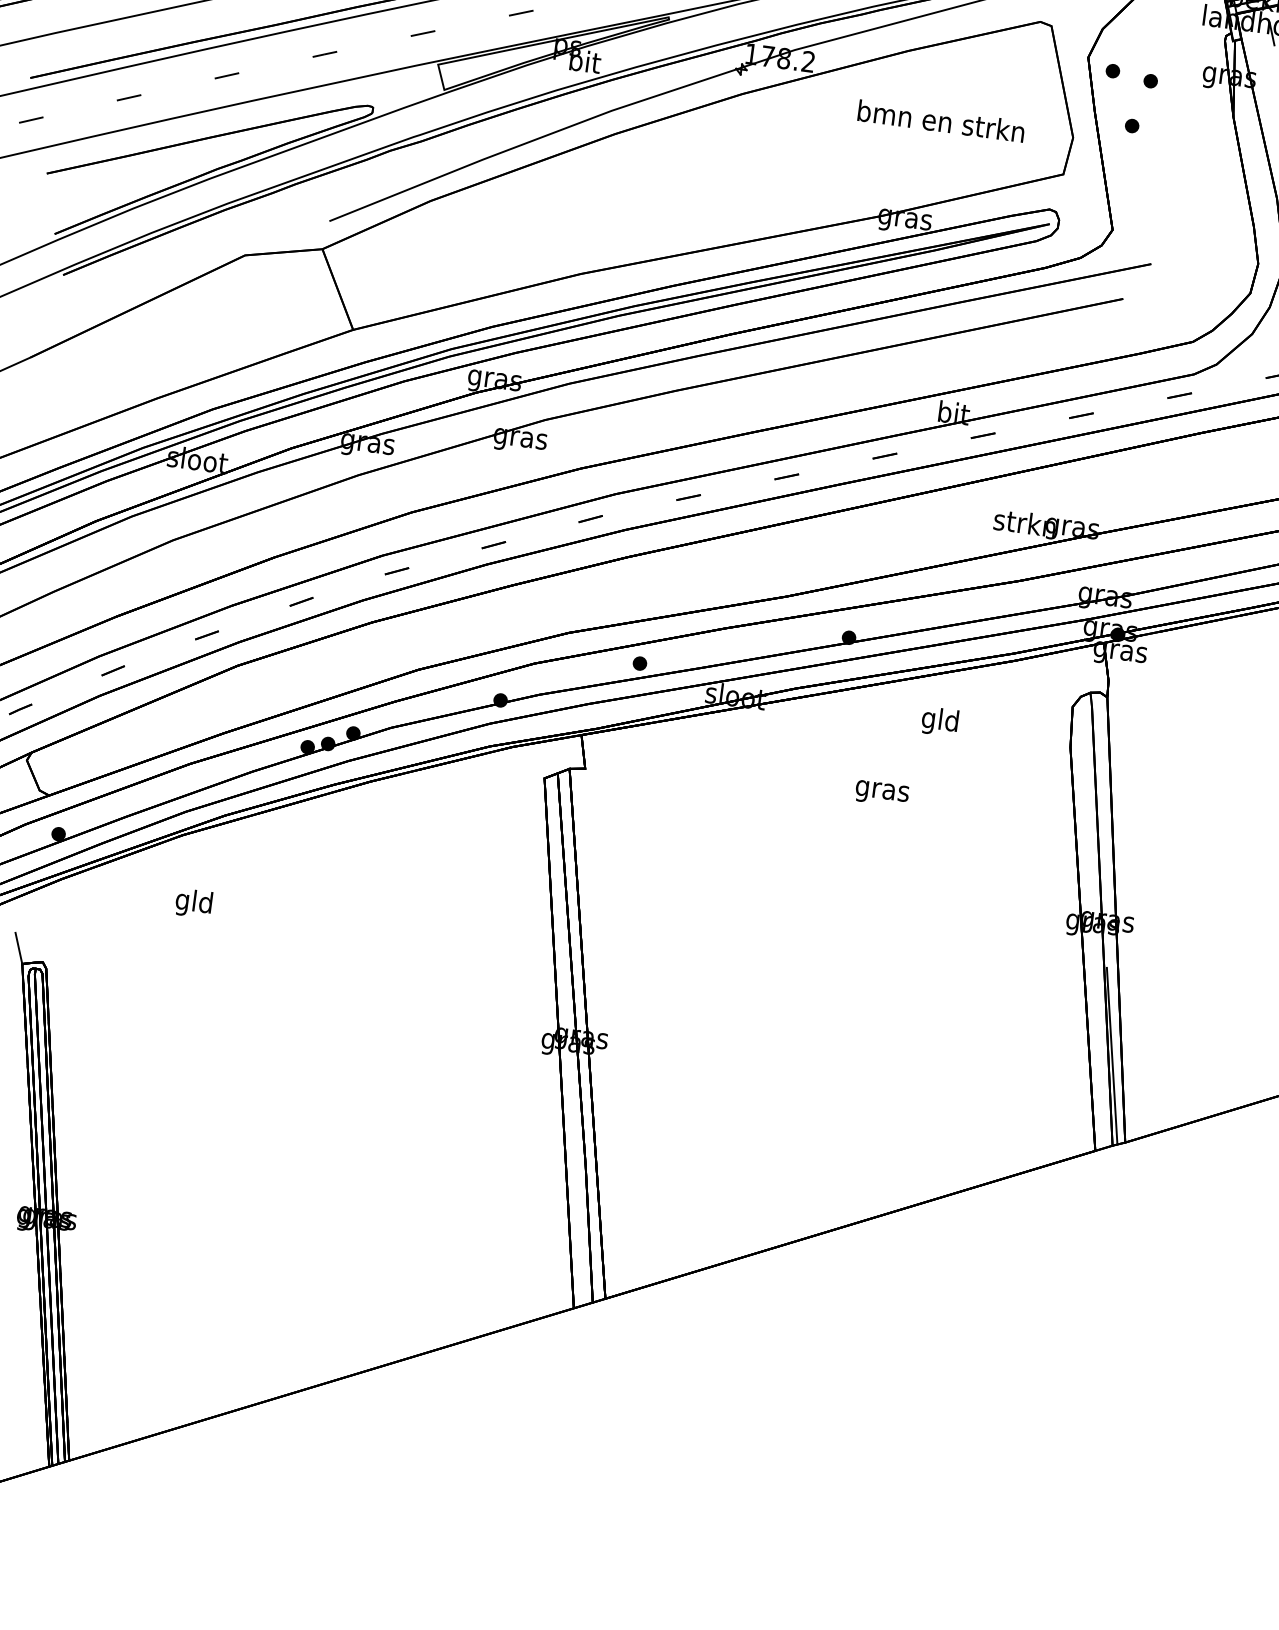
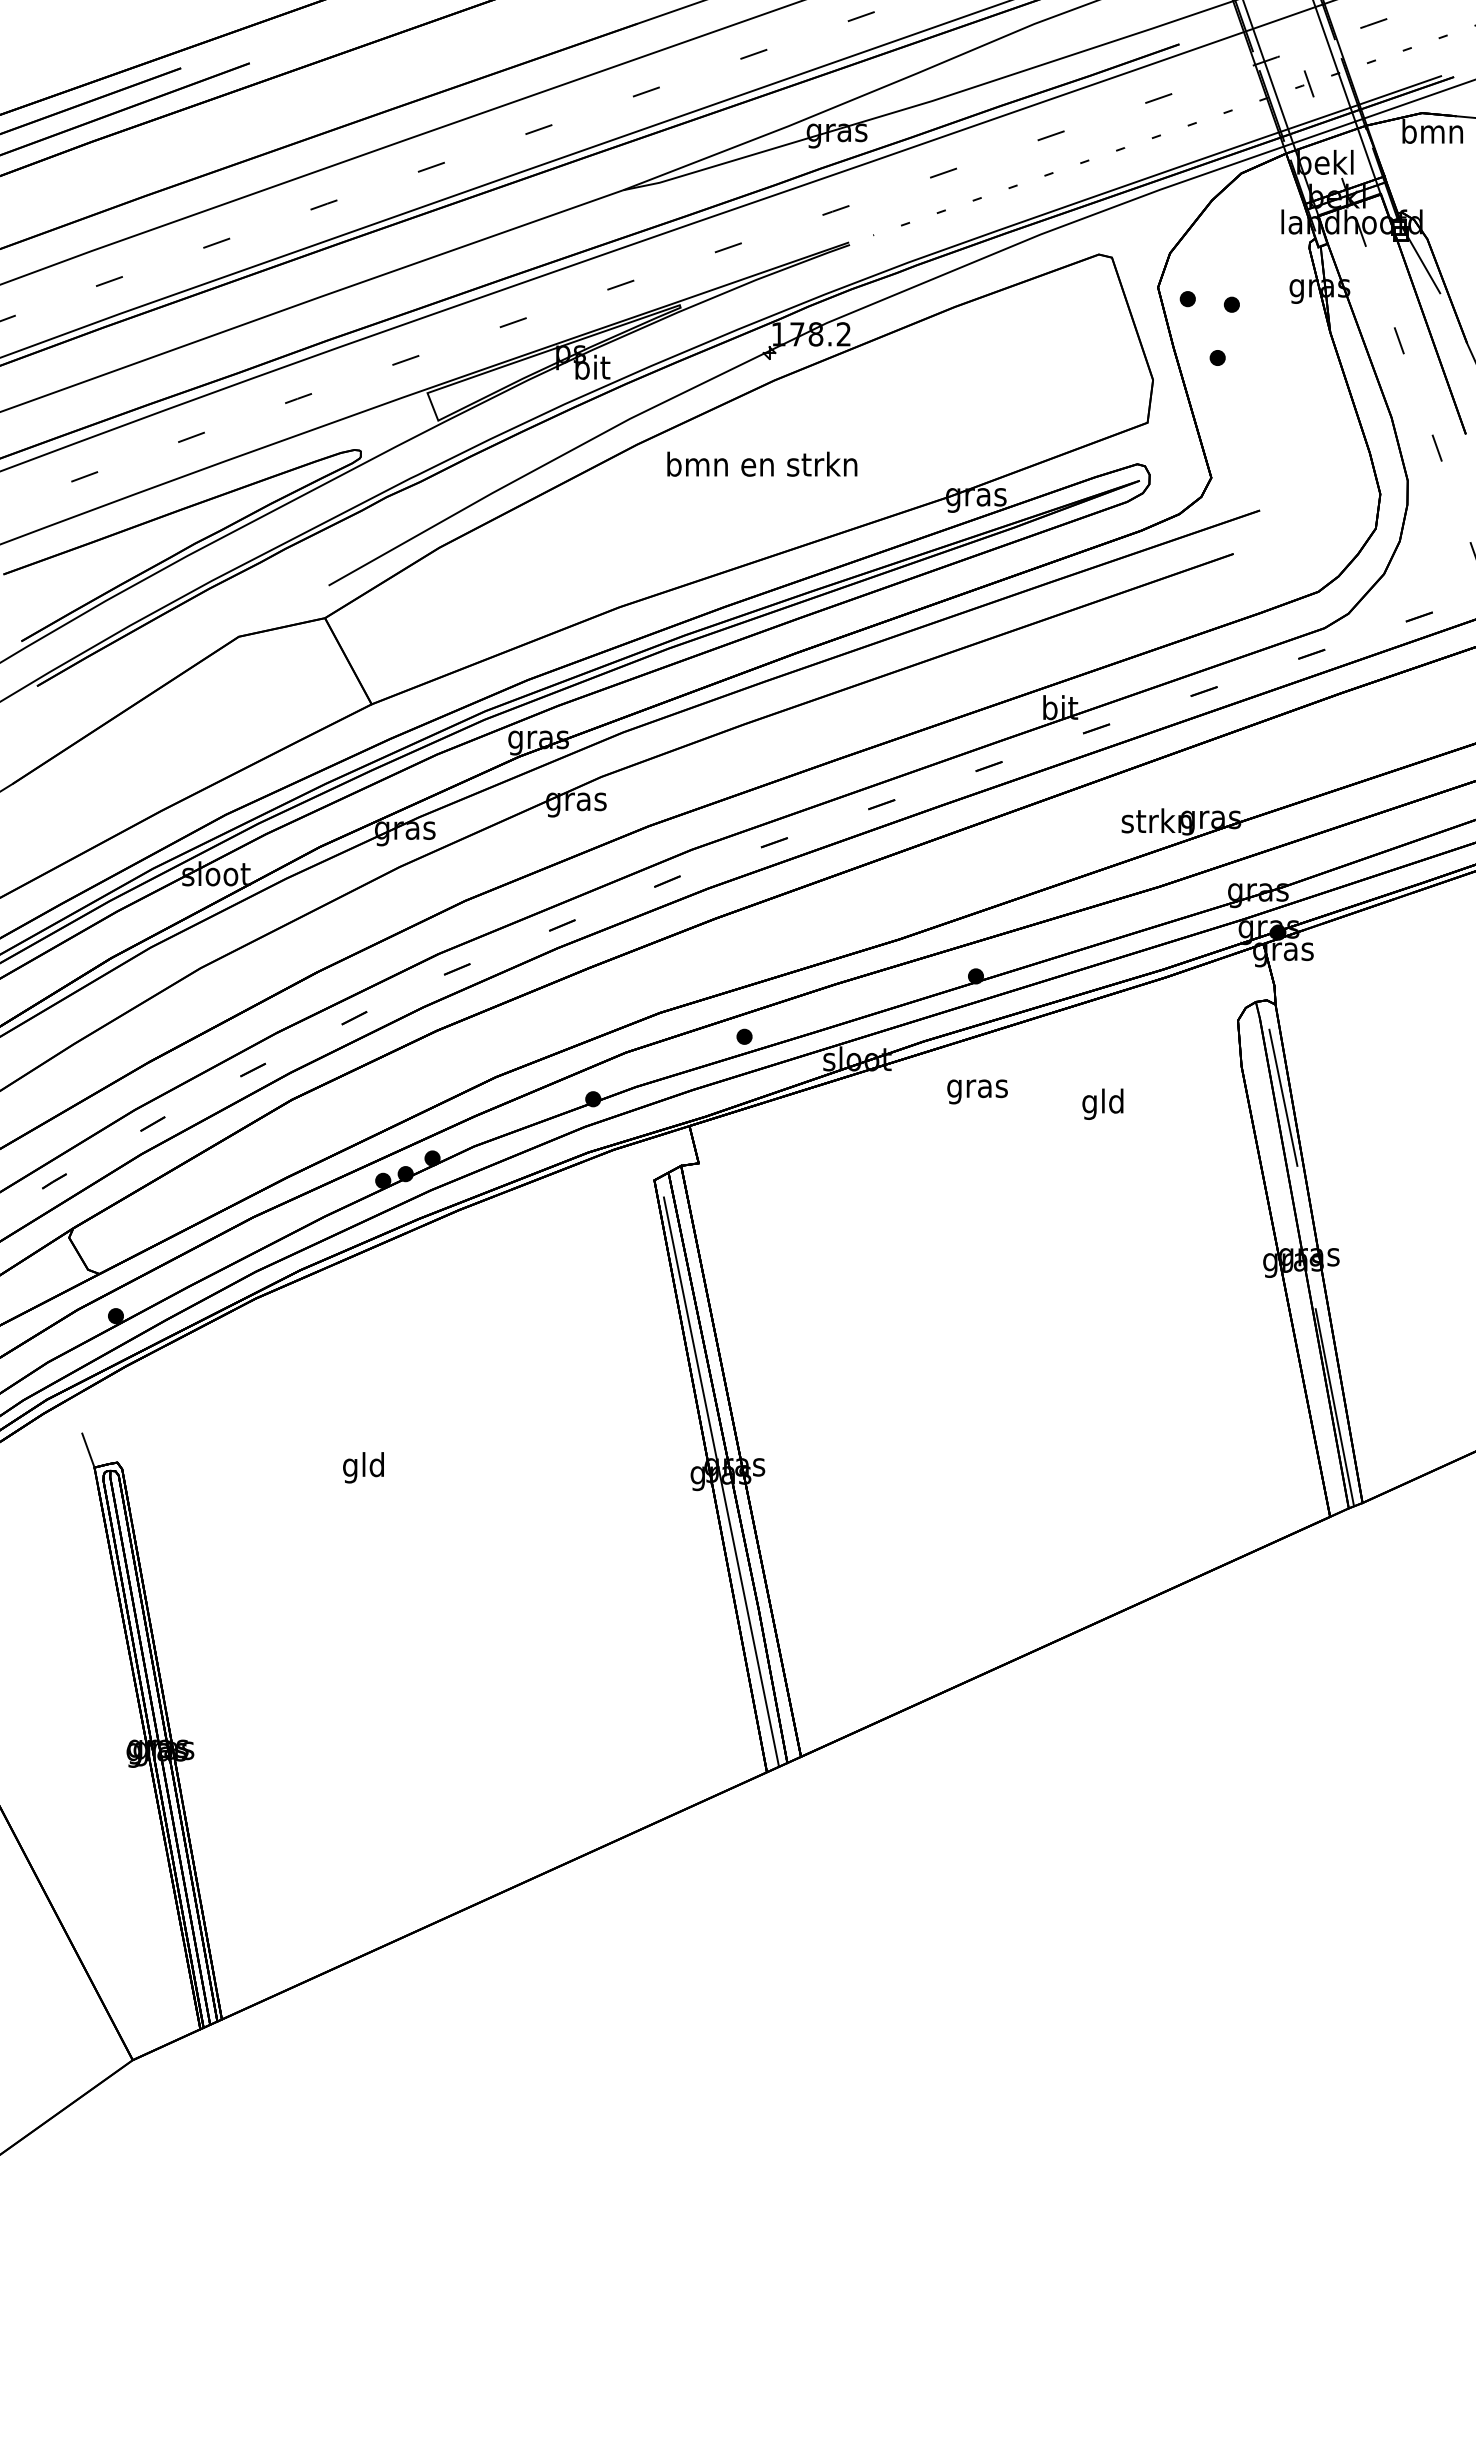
text: (941, 120) -> (762, 463), moved
text: (939, 721) -> (1102, 1103), moved
line: (1103, 779) -> (1283, 1097), added
text: (882, 793) -> (977, 1091), moved
text: (193, 903) -> (363, 1467), moved
line: (568, 1049) -> (721, 1481), added

